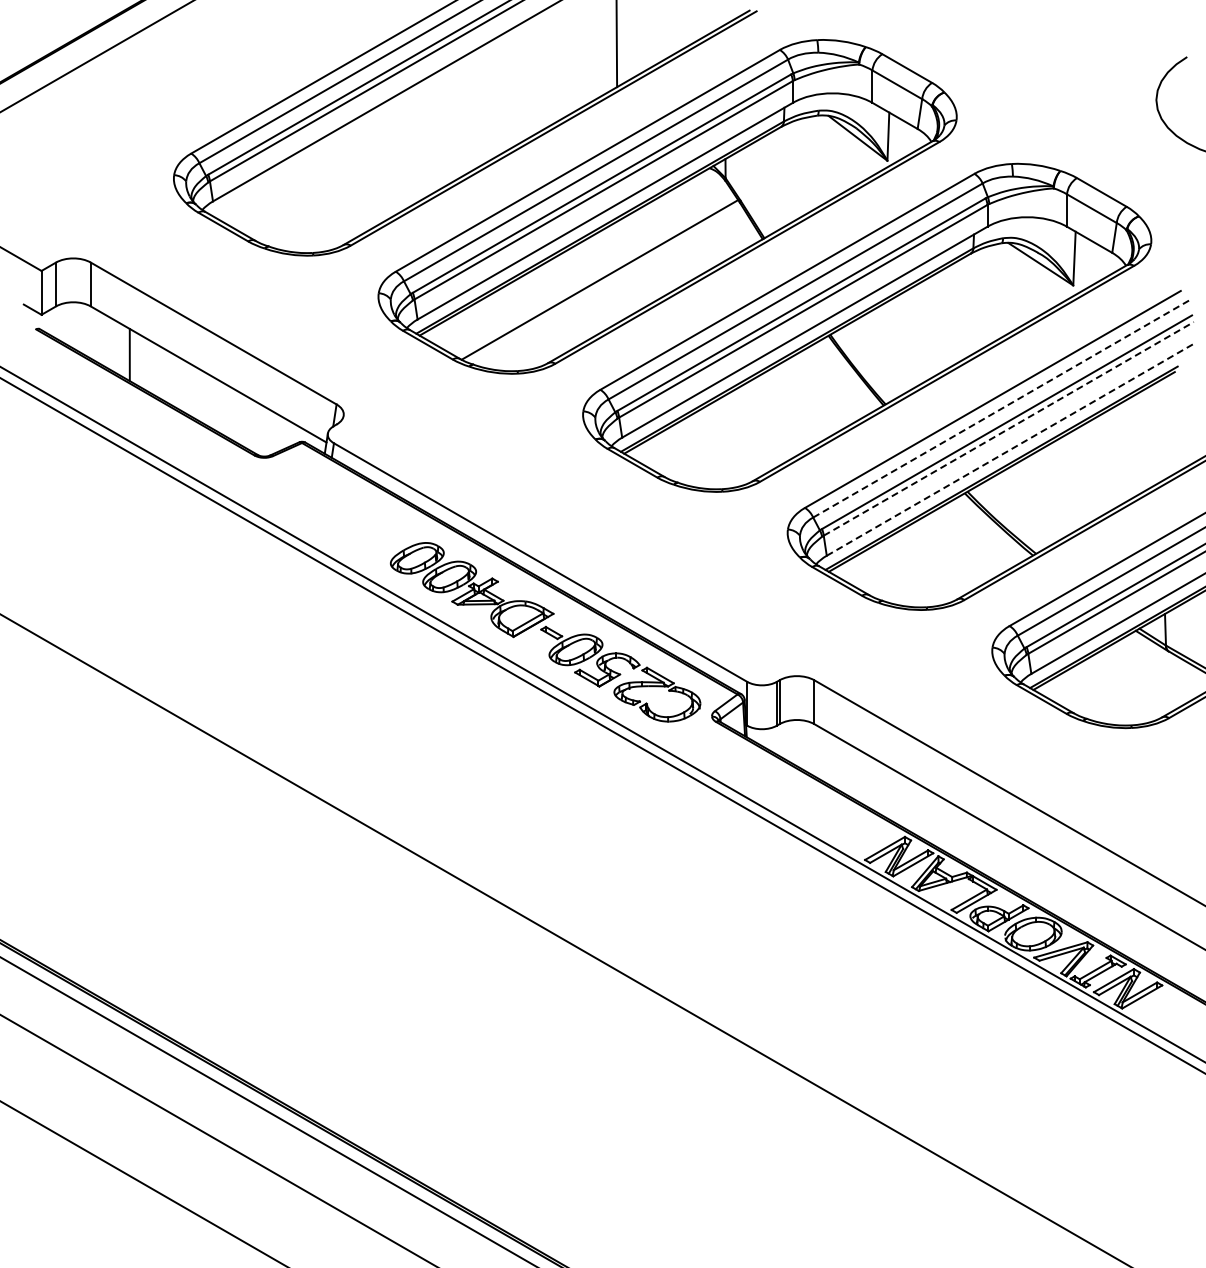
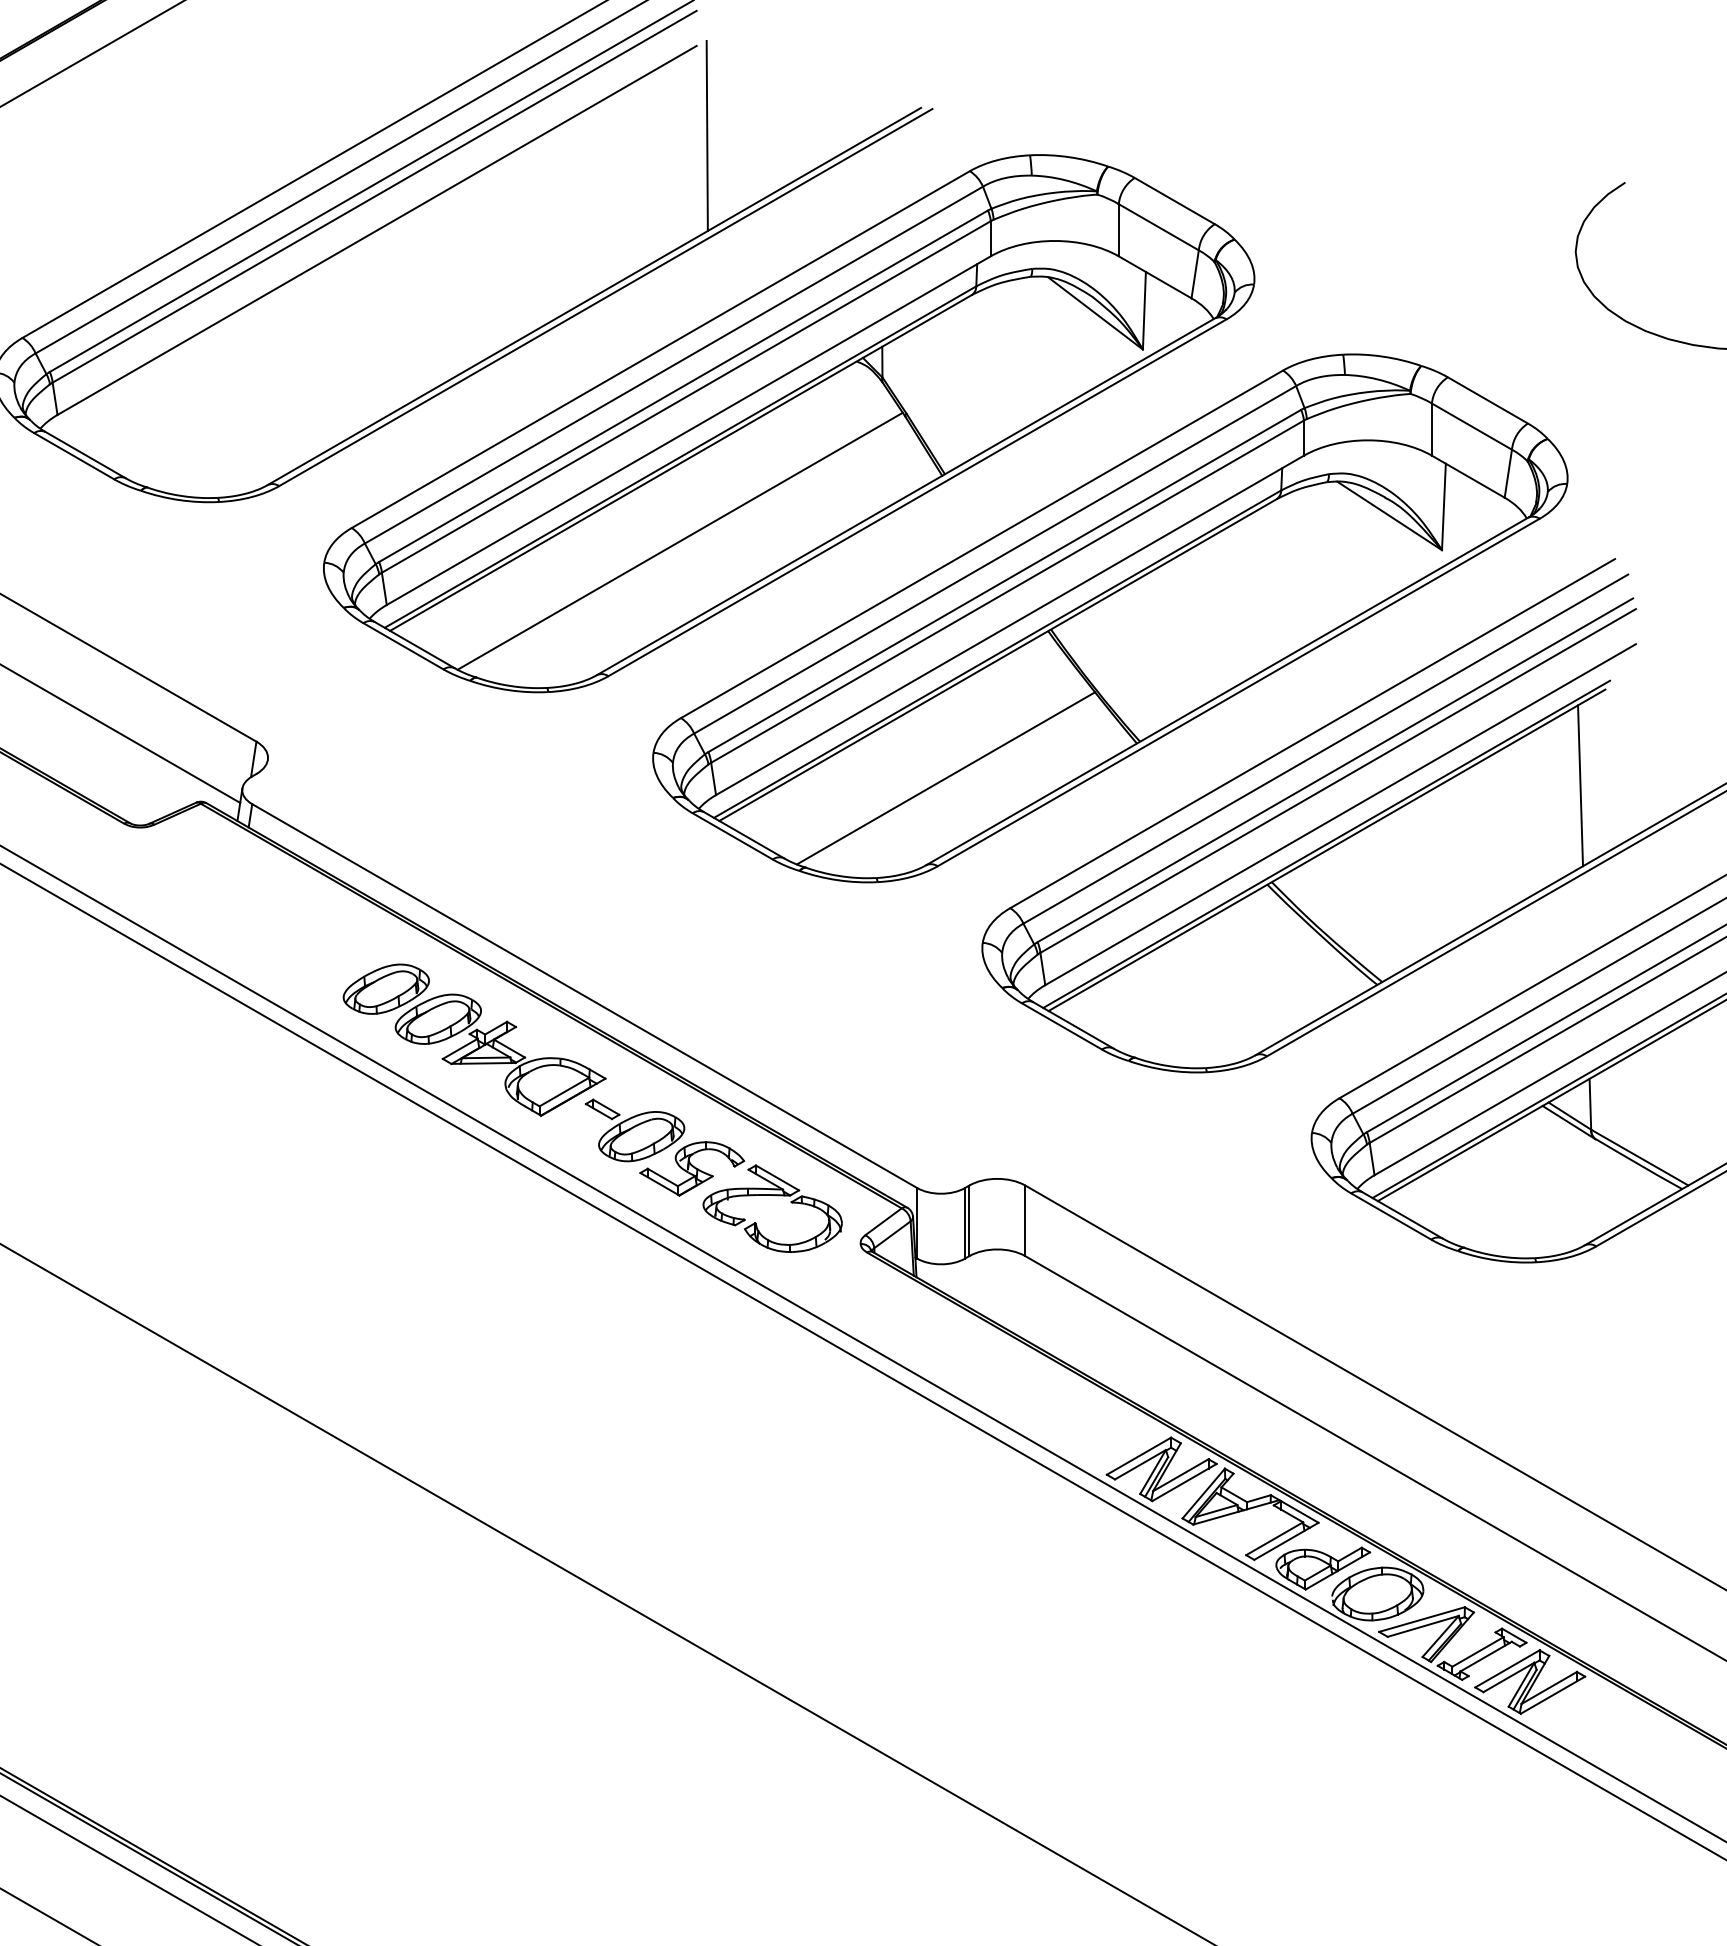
line: (1001, 409) -> (1326, 749), dashed -> solid
line: (764, 426) -> (945, 777), added
line: (1008, 428) -> (1337, 780), dashed -> solid
line: (1158, 431) -> (1579, 785), added
line: (1010, 449) -> (1340, 814), dashed -> solid

